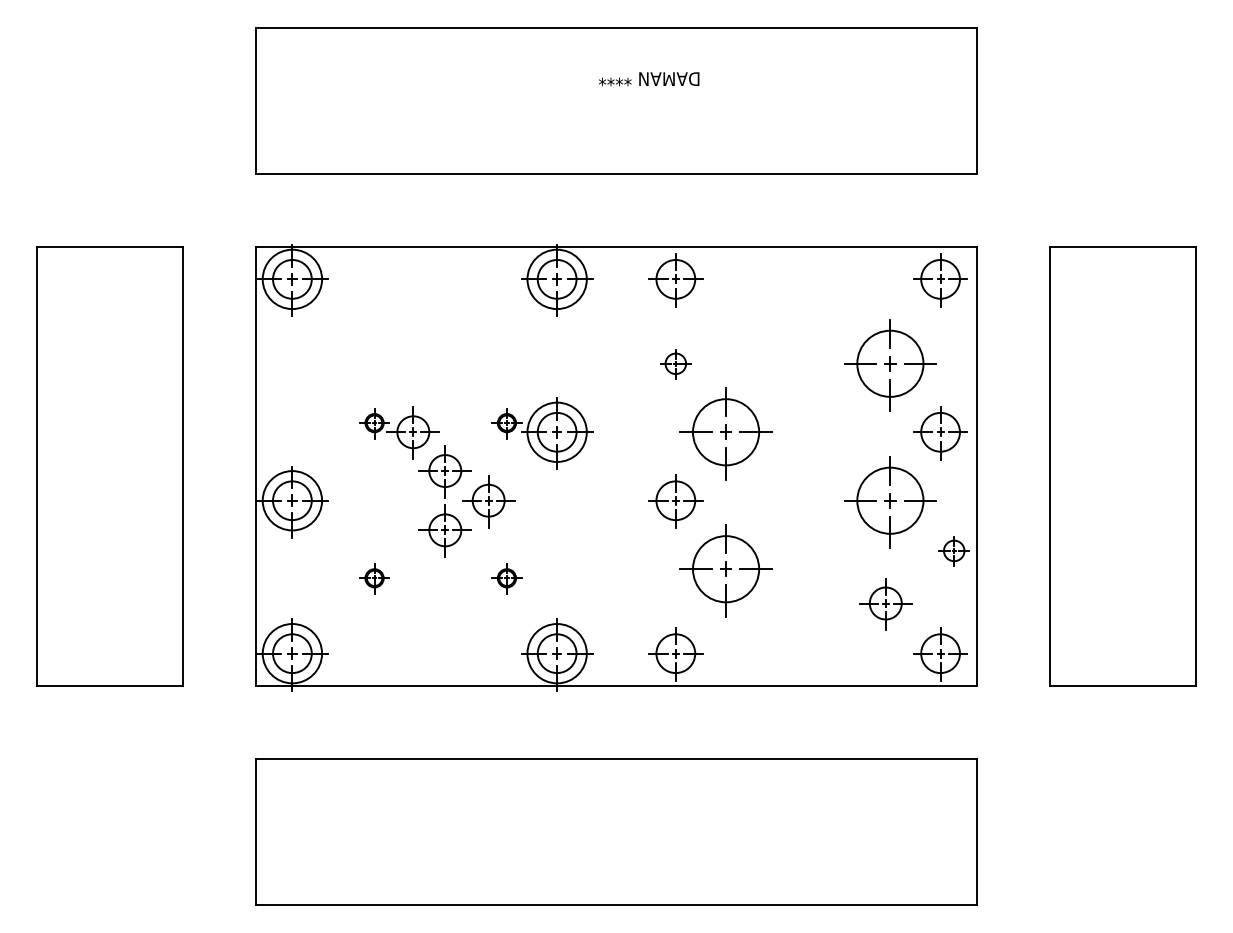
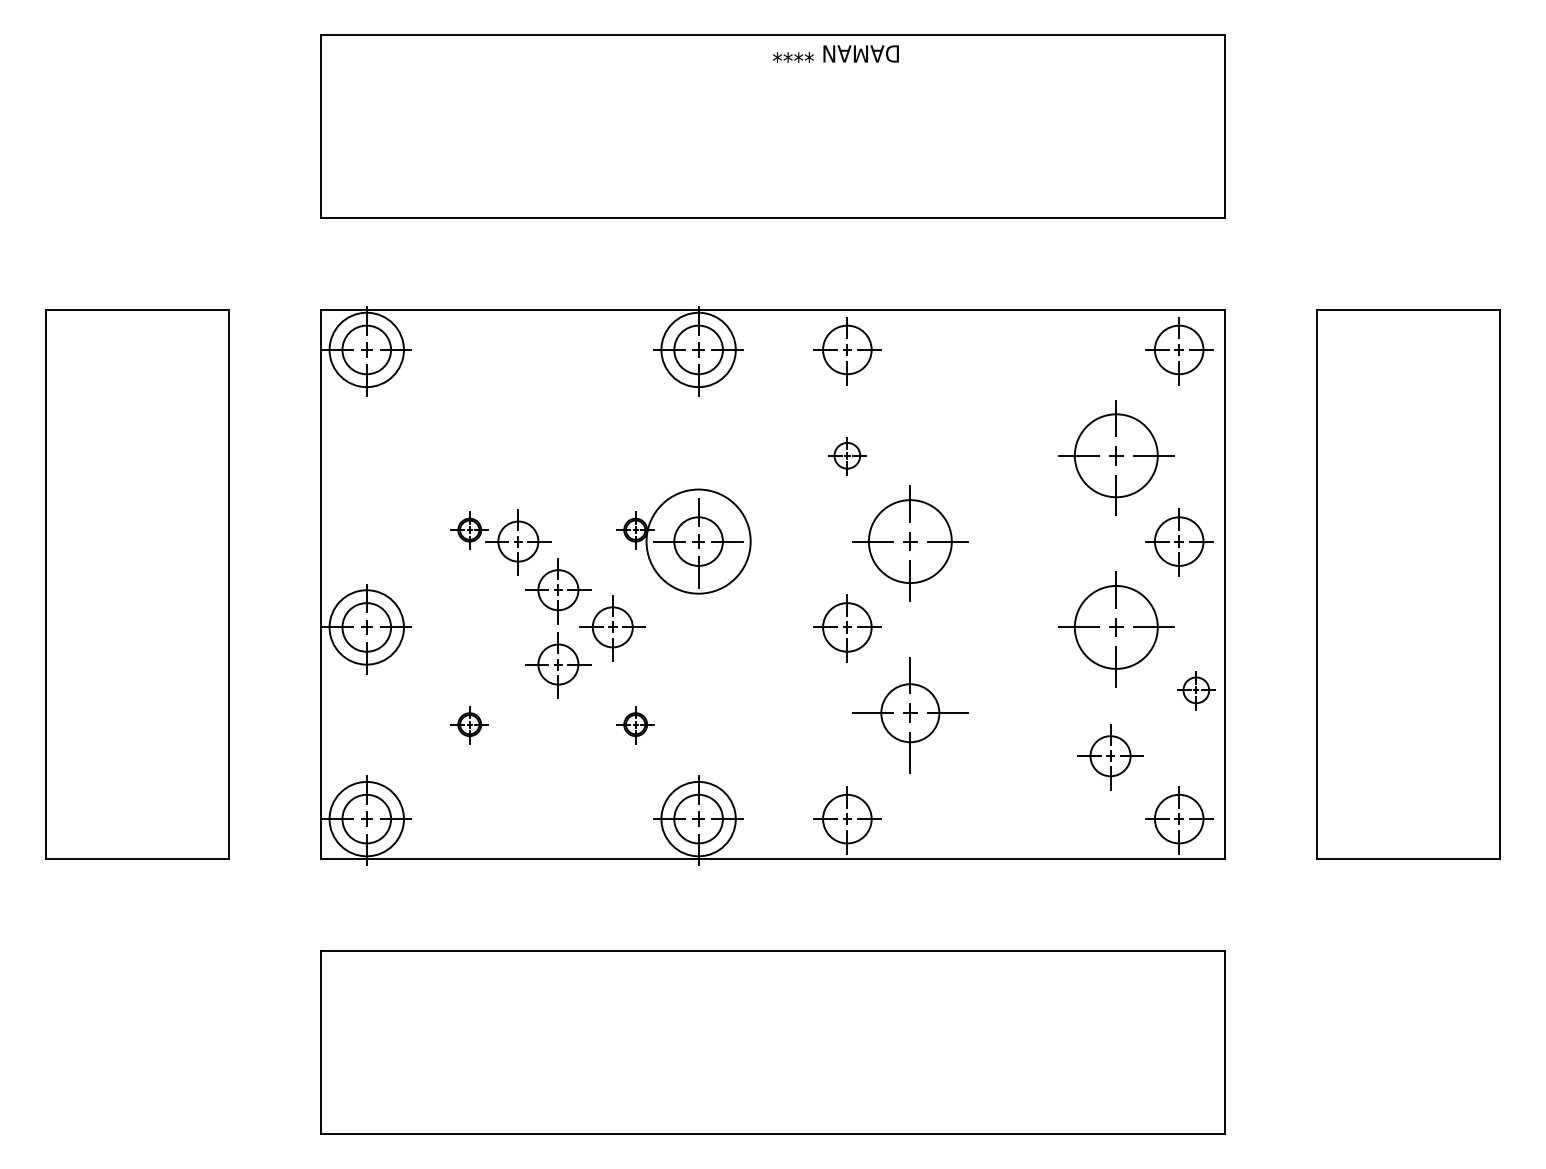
text: (648, 78) -> (835, 53), moved
circle: (557, 432) -> (698, 541), size x1.4
circle: (725, 568) -> (909, 712), size x0.7

